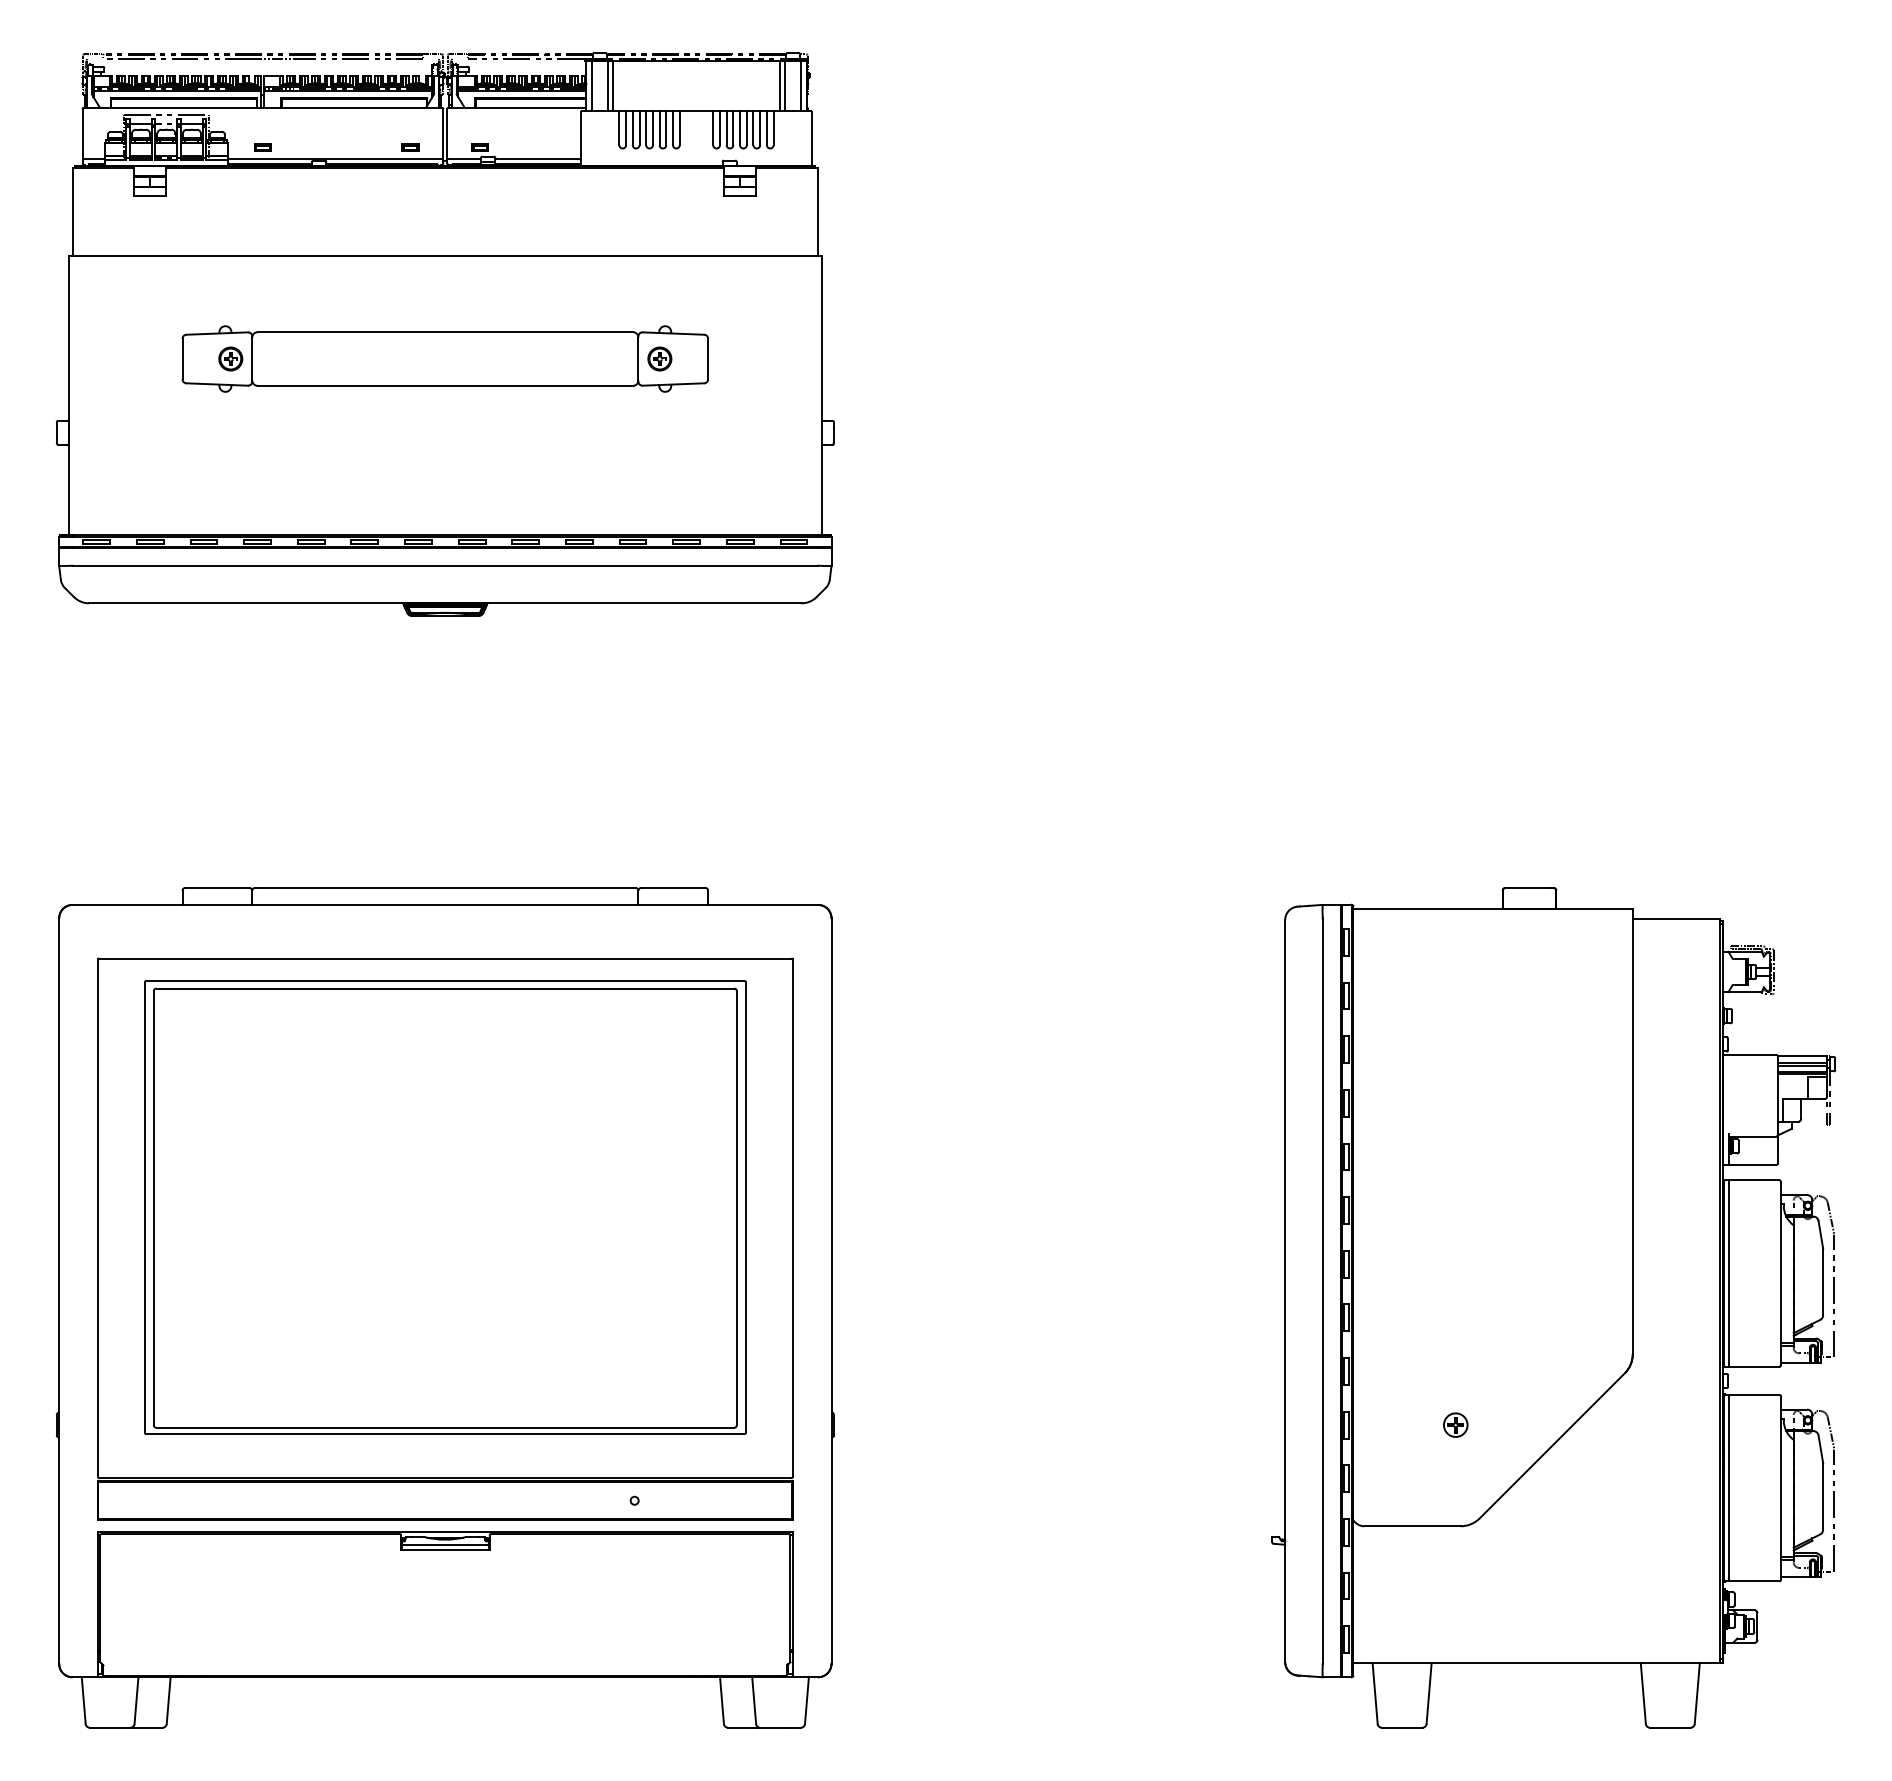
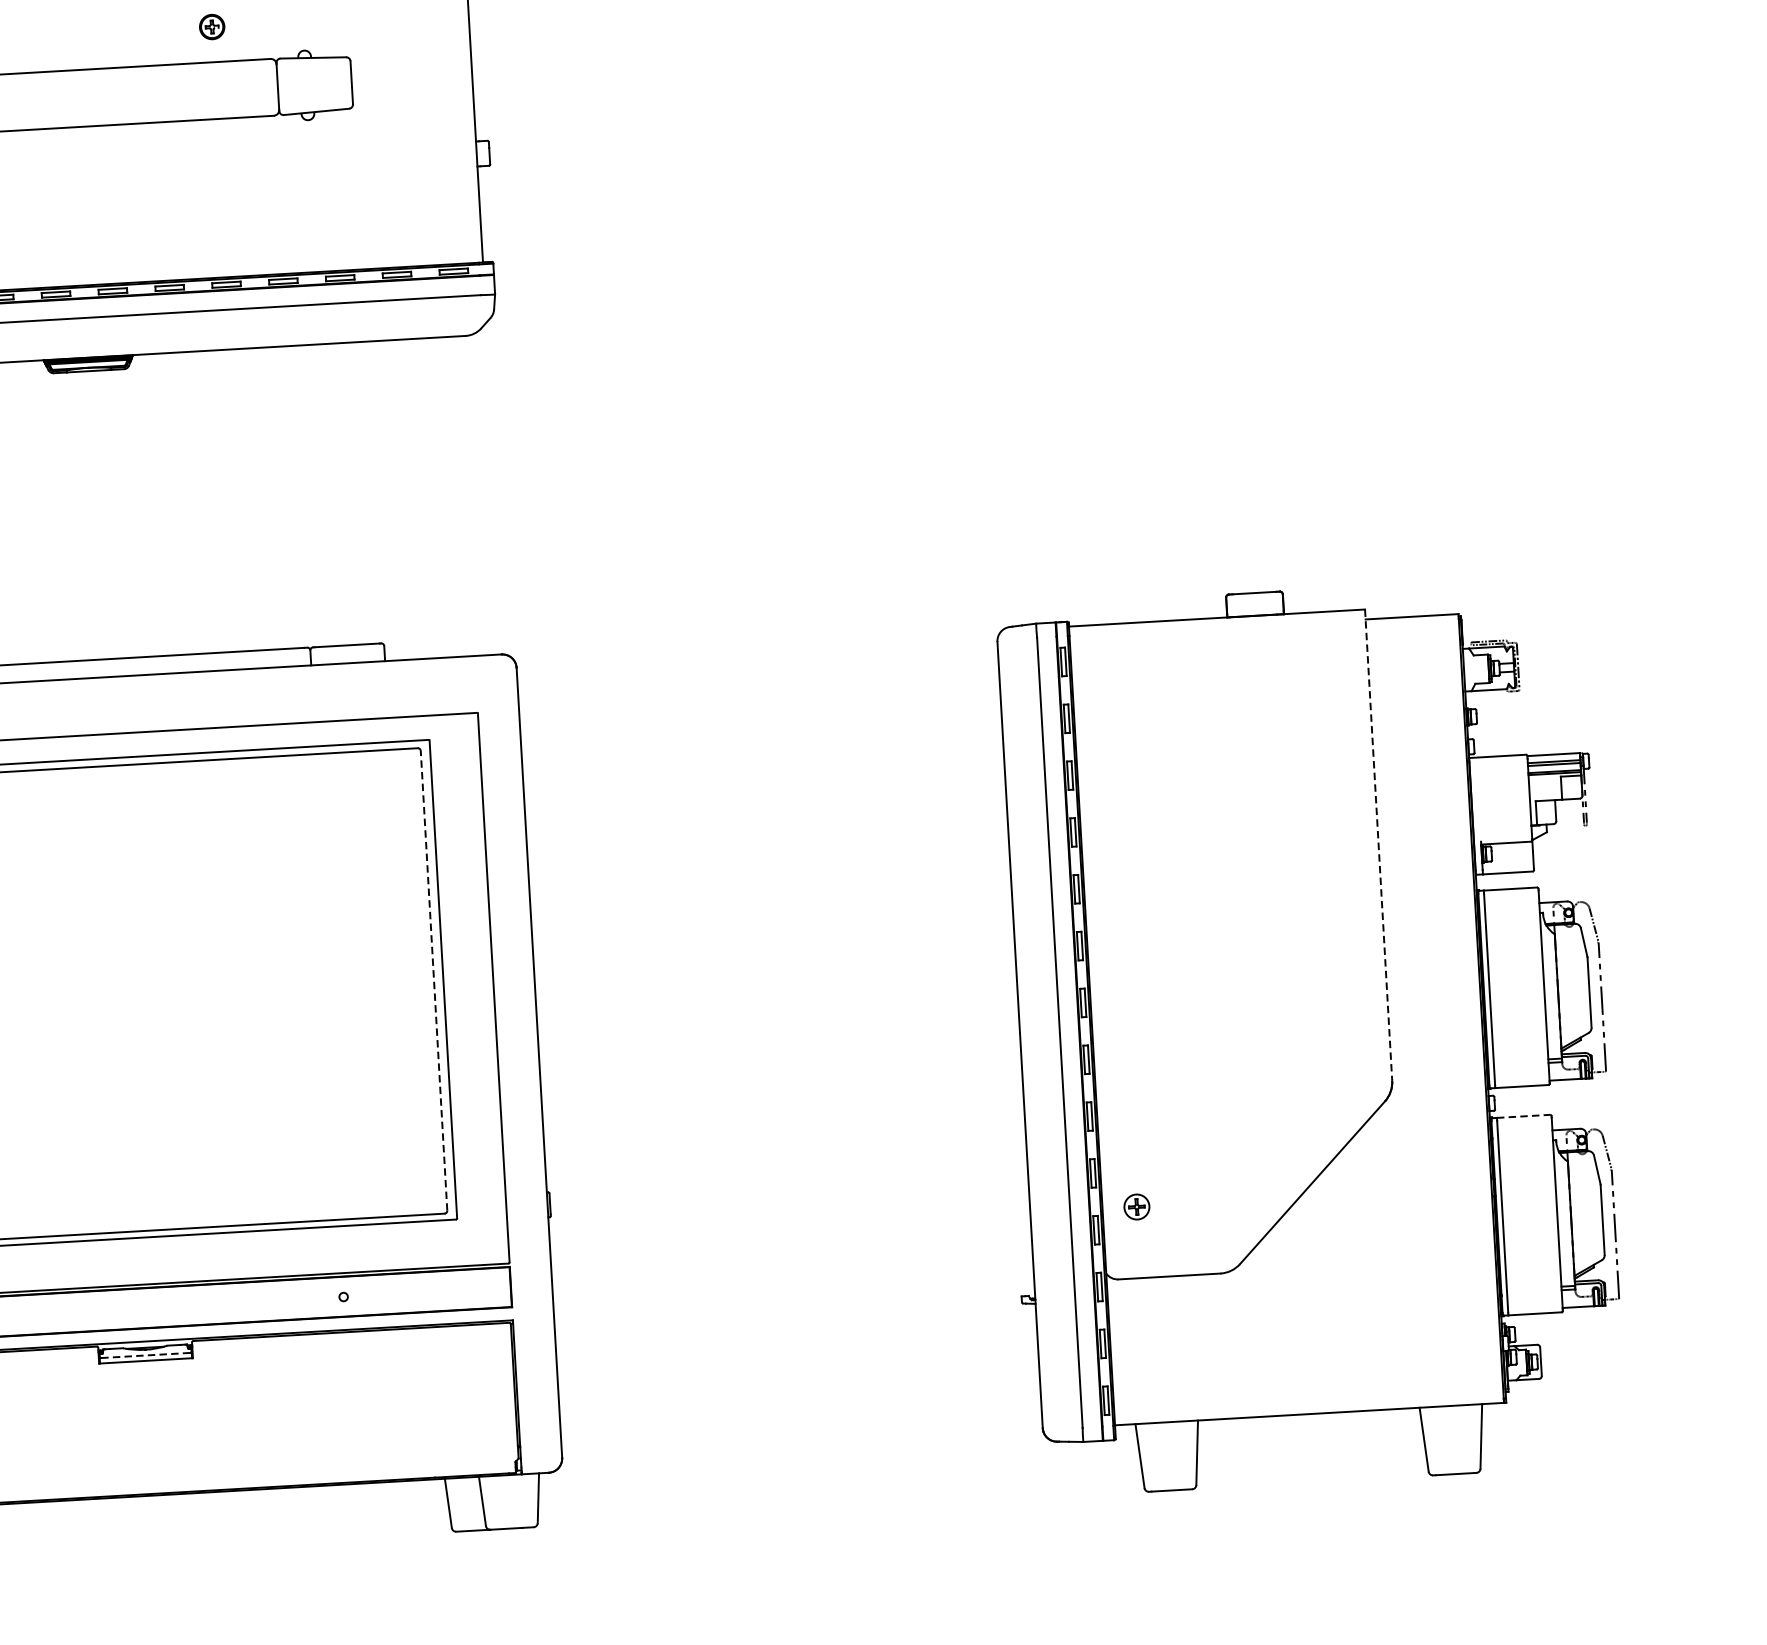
part: (659, 358) -> (211, 26), moved
line: (1632, 1132) -> (1378, 845), solid -> dashed
line: (736, 1208) -> (433, 981), solid -> dashed
line: (1754, 1394) -> (1523, 1115), solid -> dashed
part: (1455, 1424) -> (1136, 1206), moved
line: (445, 1545) -> (145, 1355), solid -> dashed

